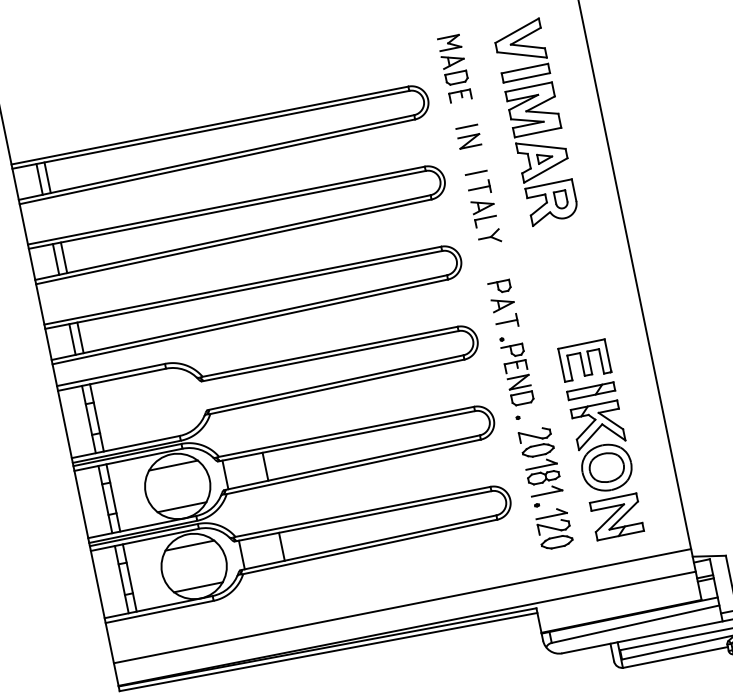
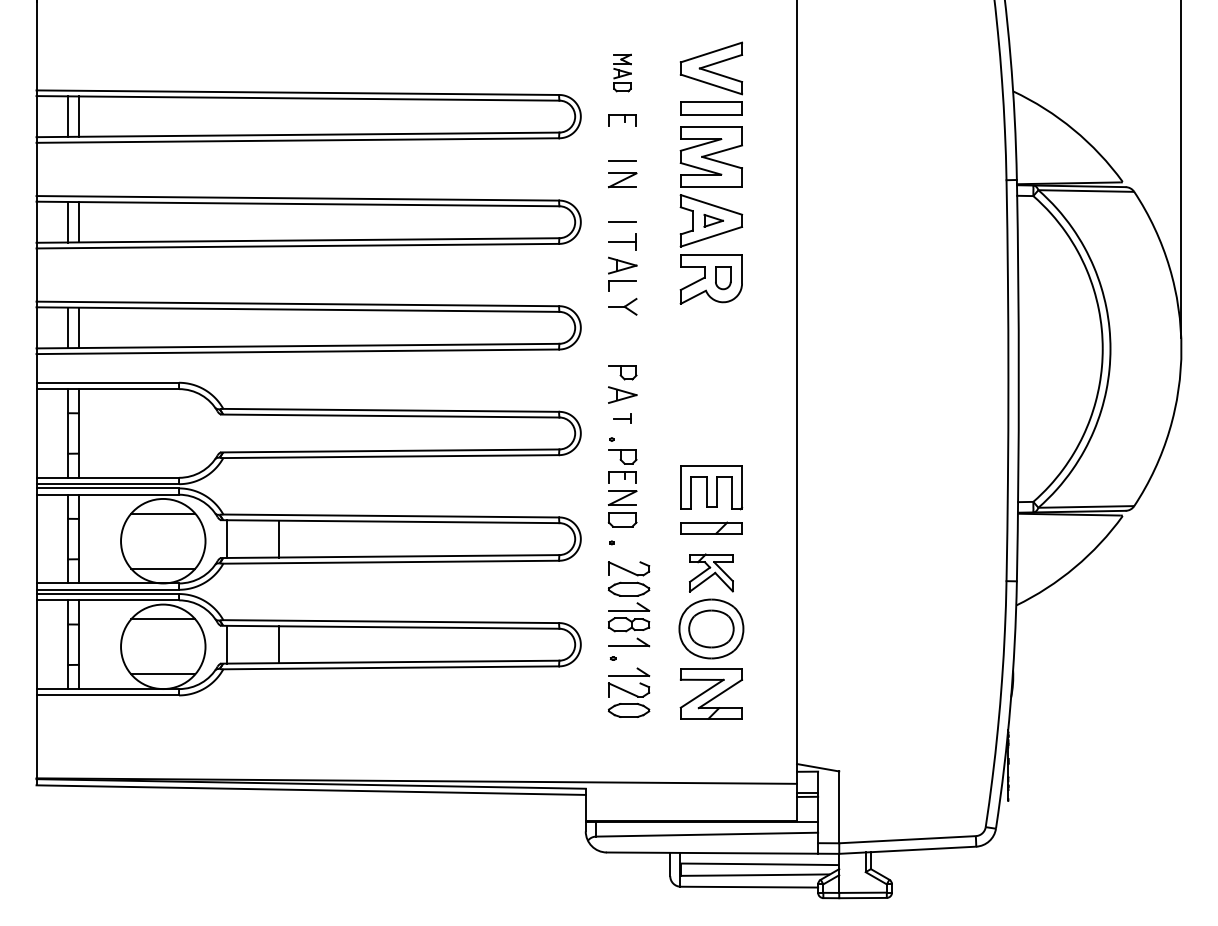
part: (452, 59) -> (622, 72), size x0.6
part: (506, 321) -> (622, 418), size x0.6
part: (598, 424) -> (711, 572), size x0.7
line: (402, 605) -> (416, 750), removed

